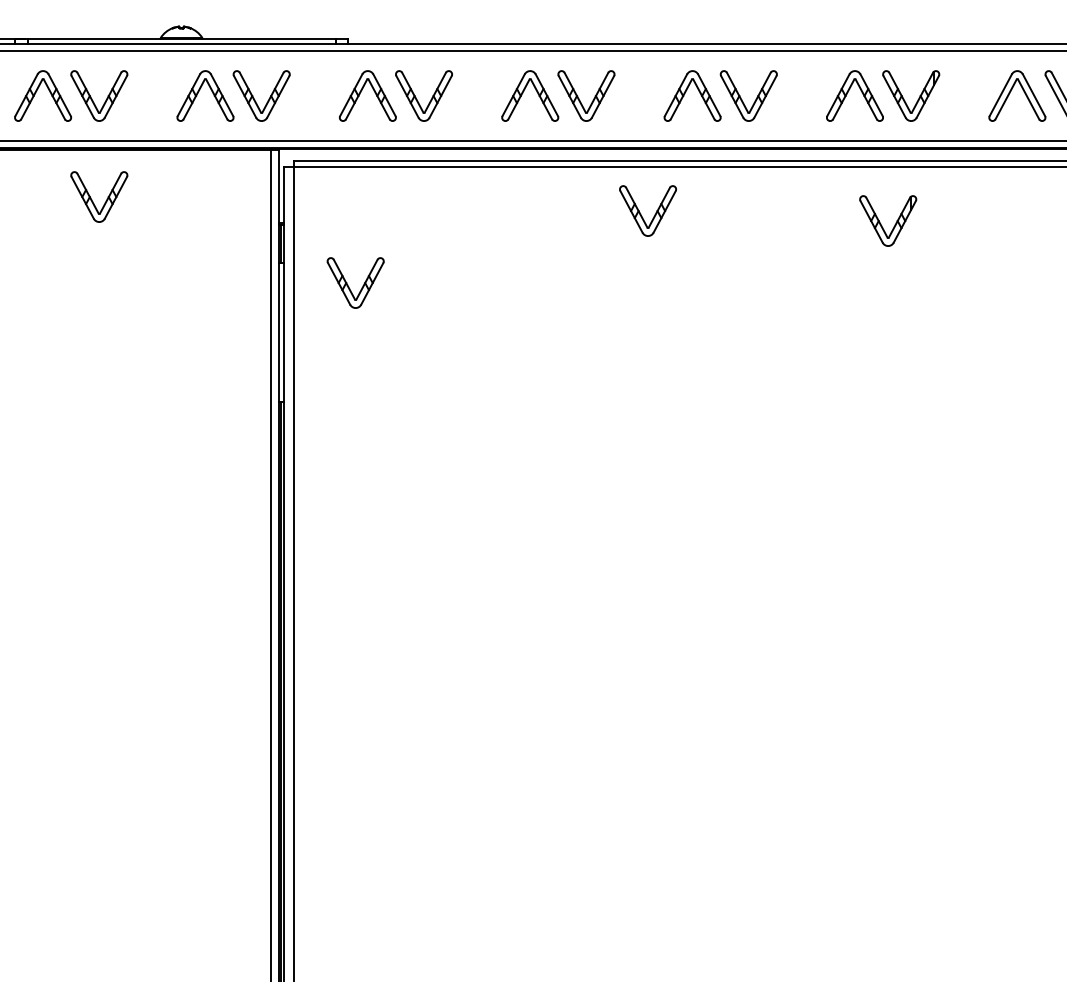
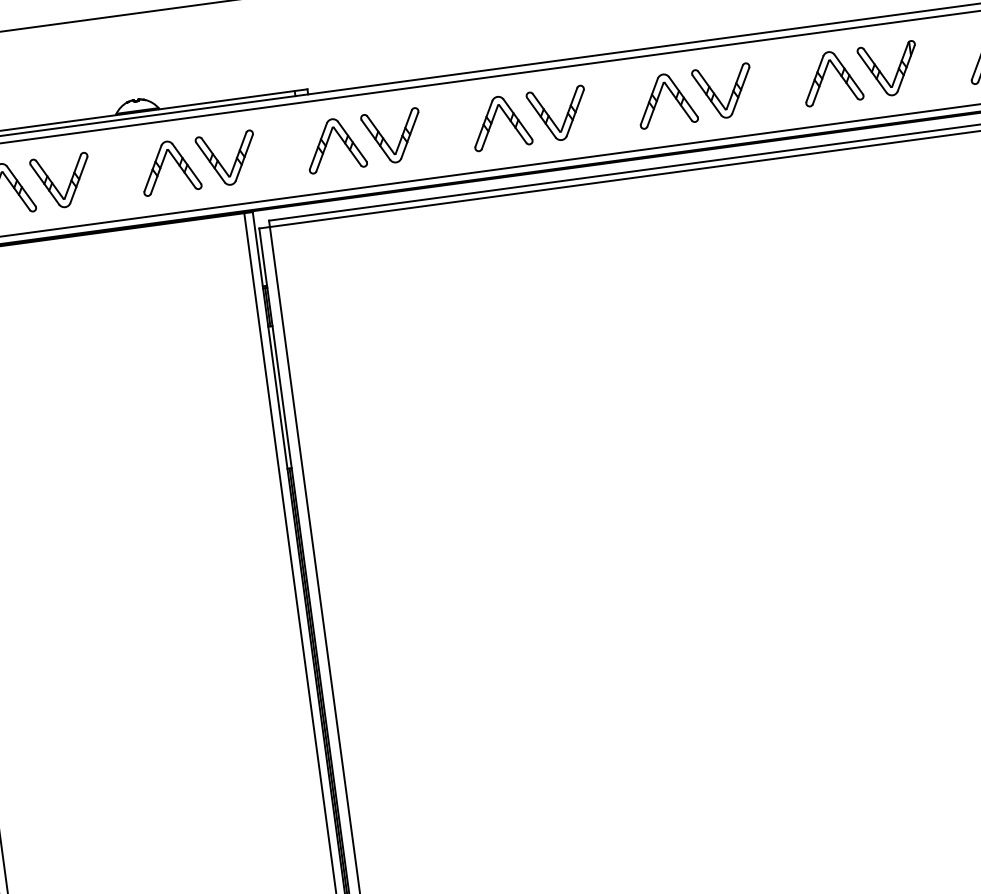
part: (105, 200) -> (82, 287), removed
part: (641, 214) -> (630, 227), removed
part: (894, 224) -> (889, 203), removed
part: (349, 286) -> (343, 341), removed

